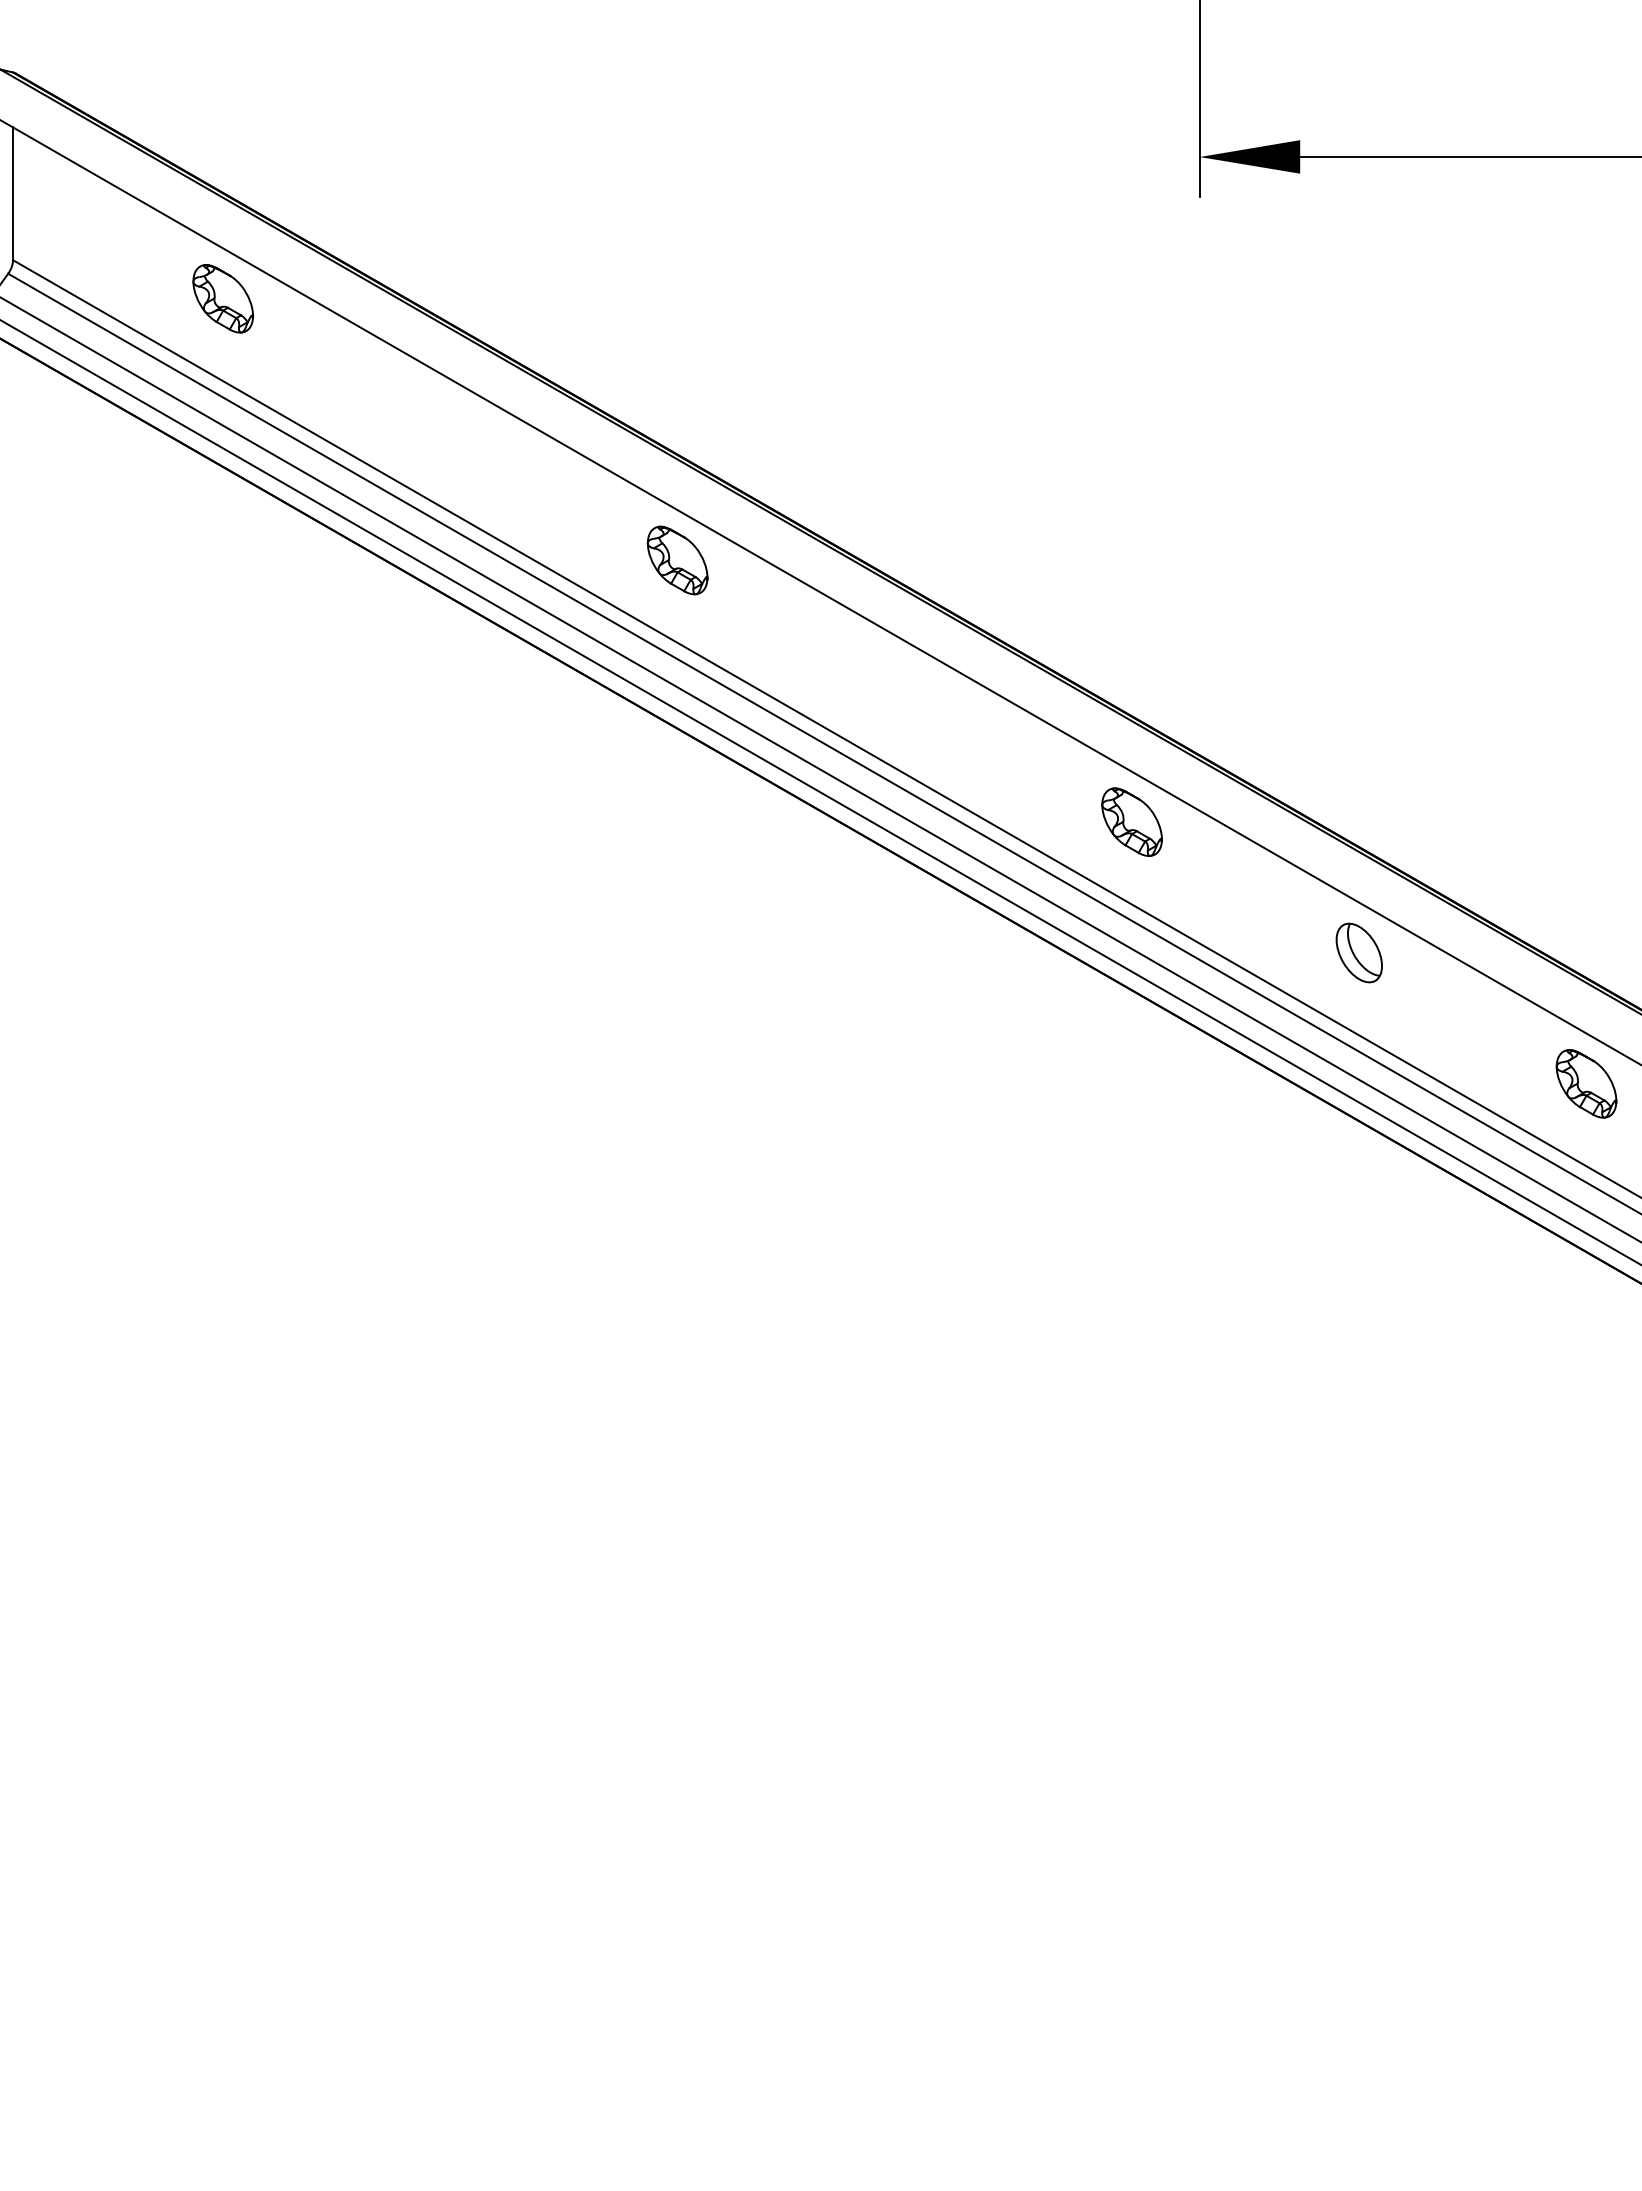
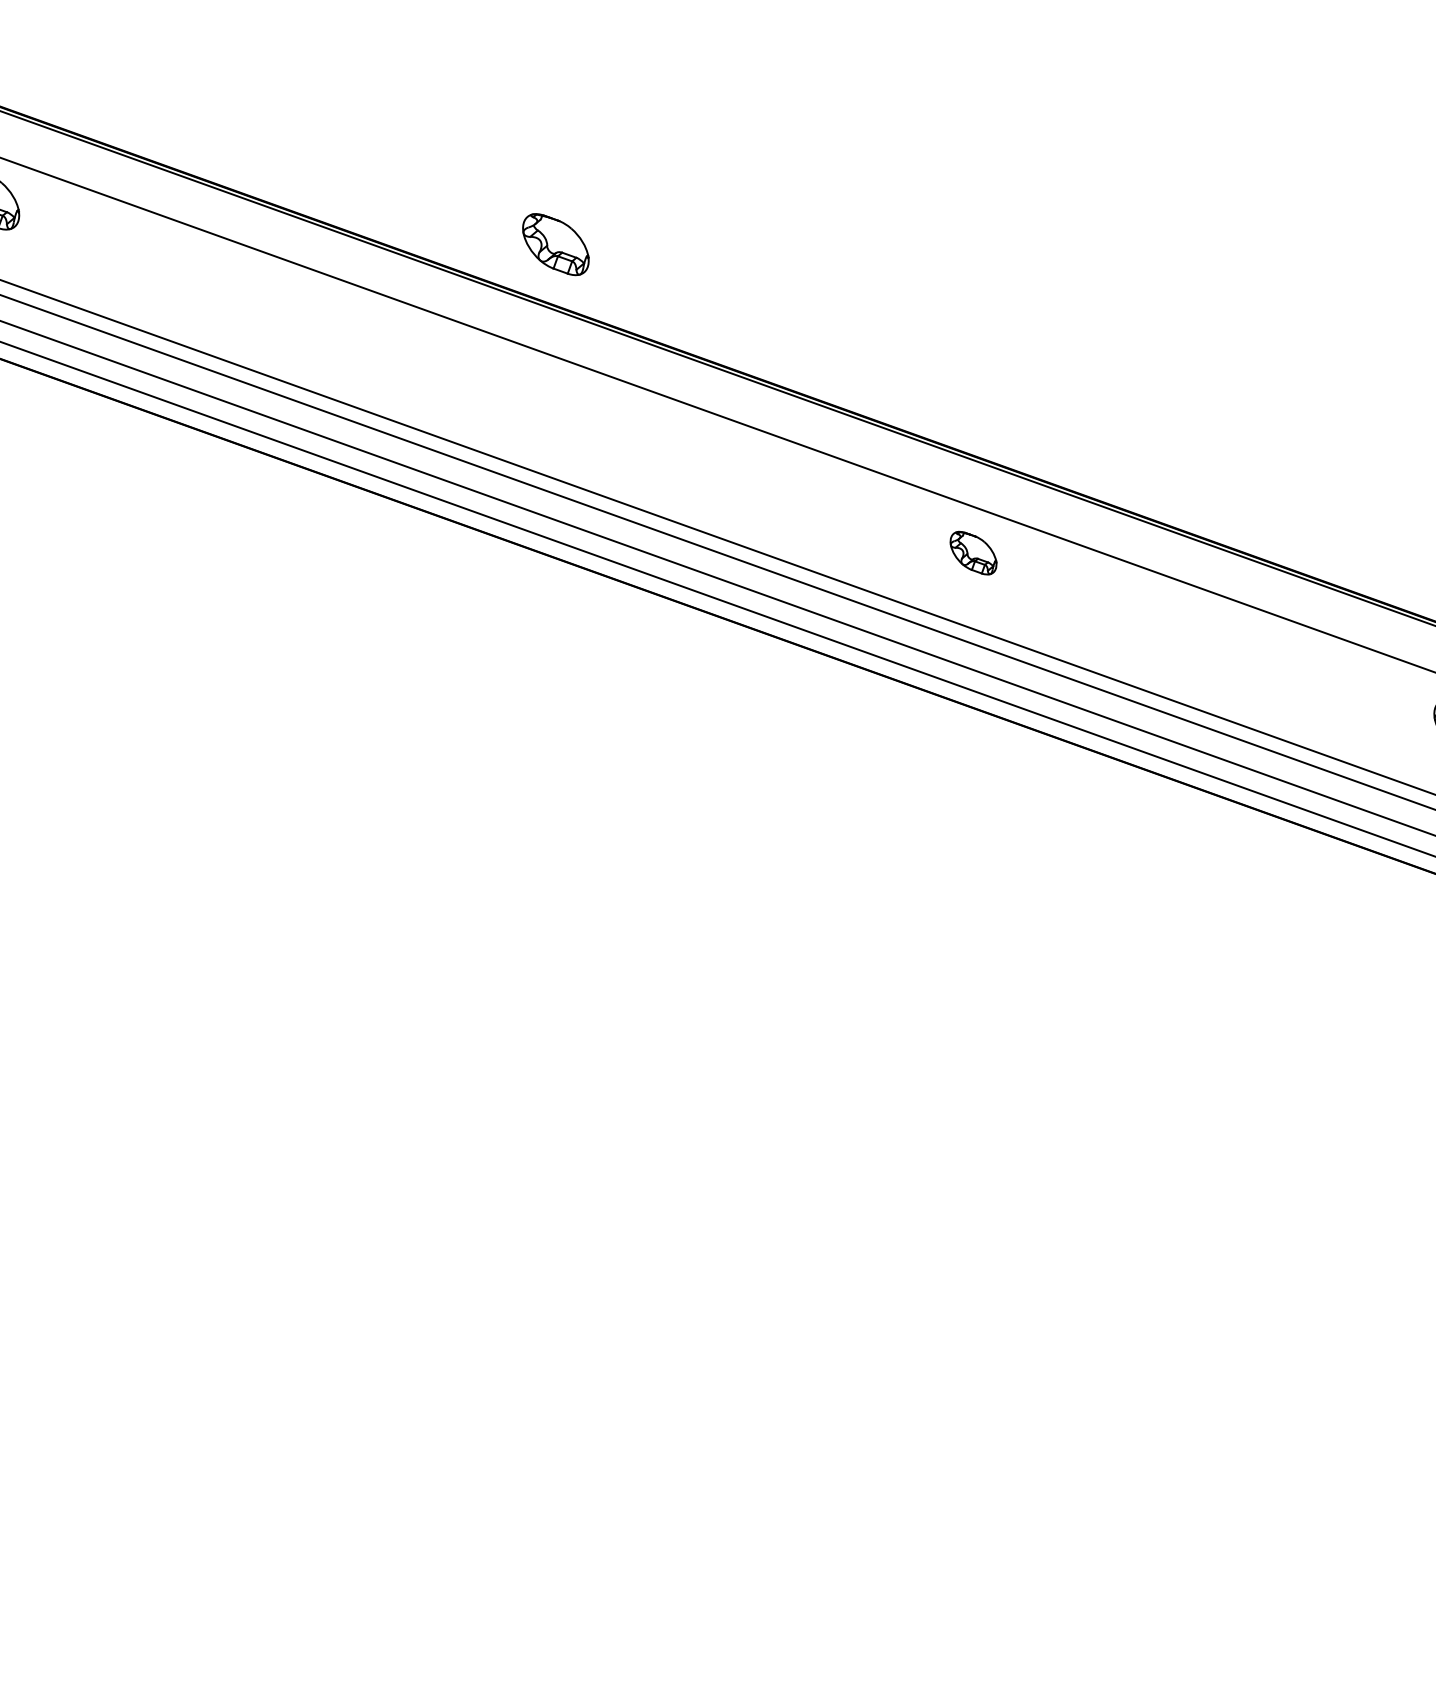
part: (677, 560) -> (555, 244), moved
part: (1131, 821) -> (972, 552), size x0.7
part: (1358, 952) -> (1219, 641), removed

